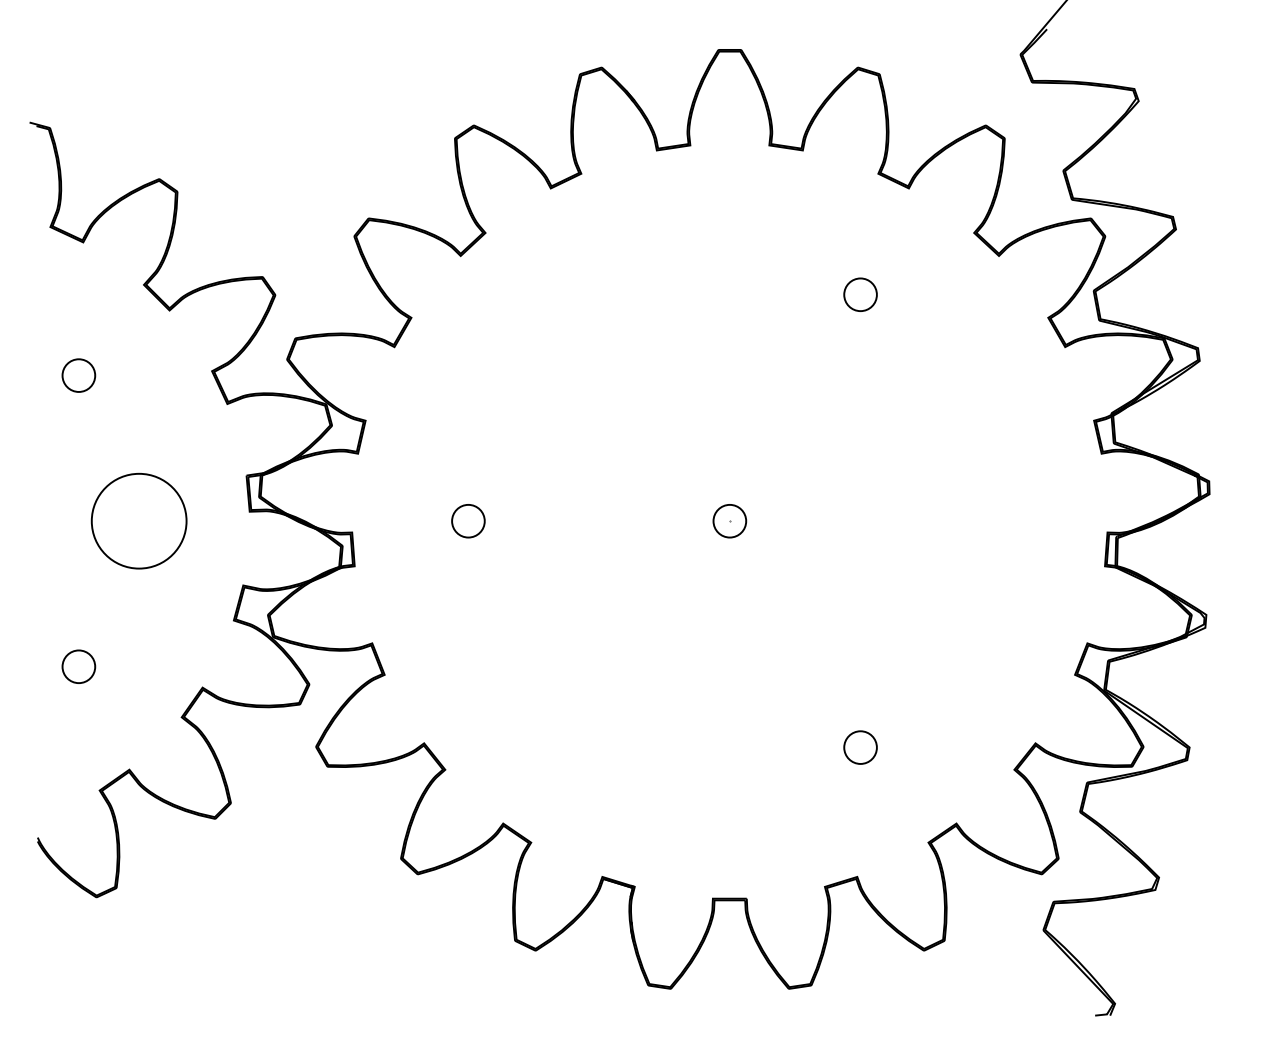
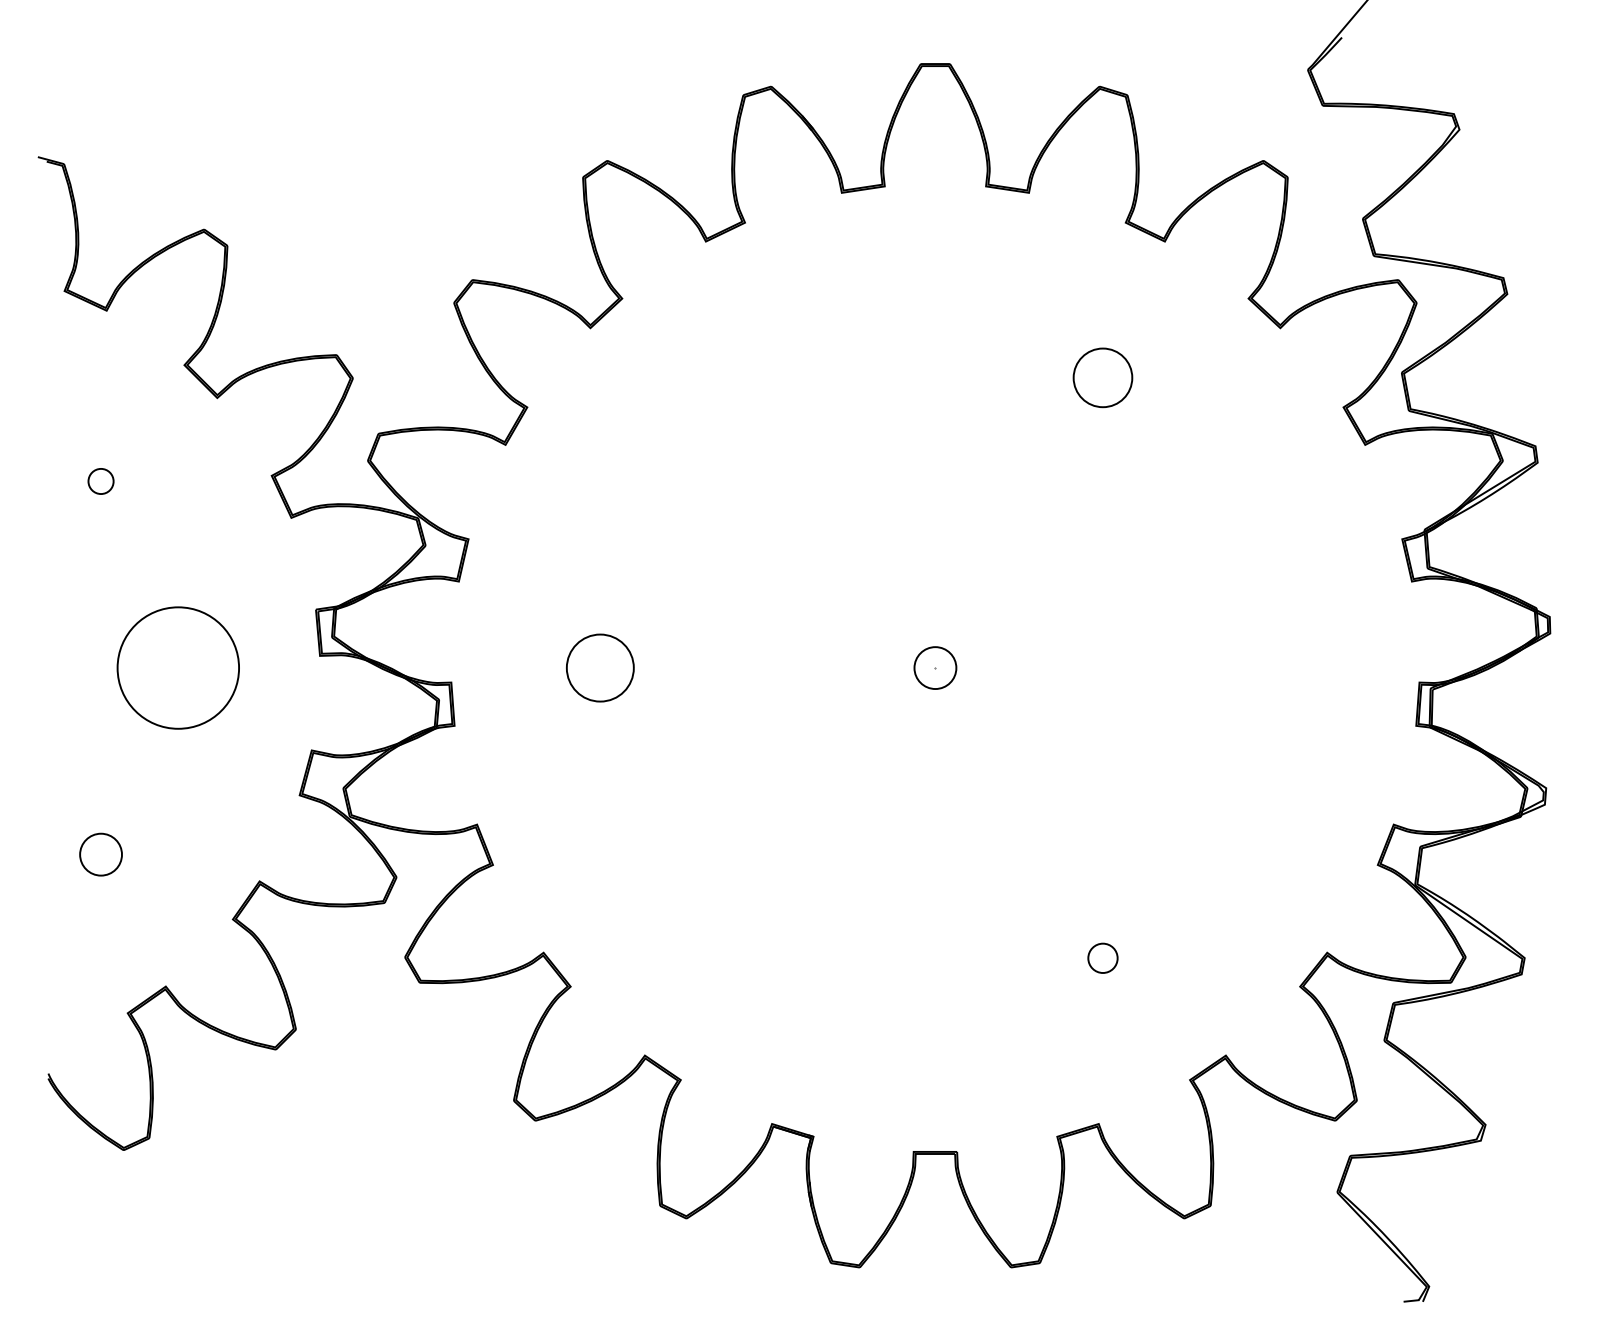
circle: (860, 294) -> (1102, 377), size x1.4
circle: (79, 375) -> (101, 481), size x0.6
circle: (468, 521) -> (600, 668), size x1.6
circle: (860, 747) -> (1102, 958), size x0.7

